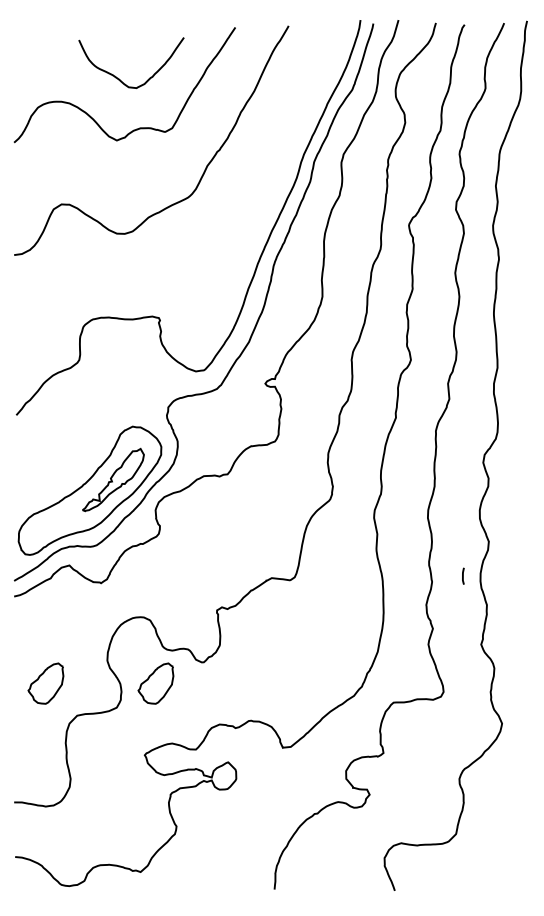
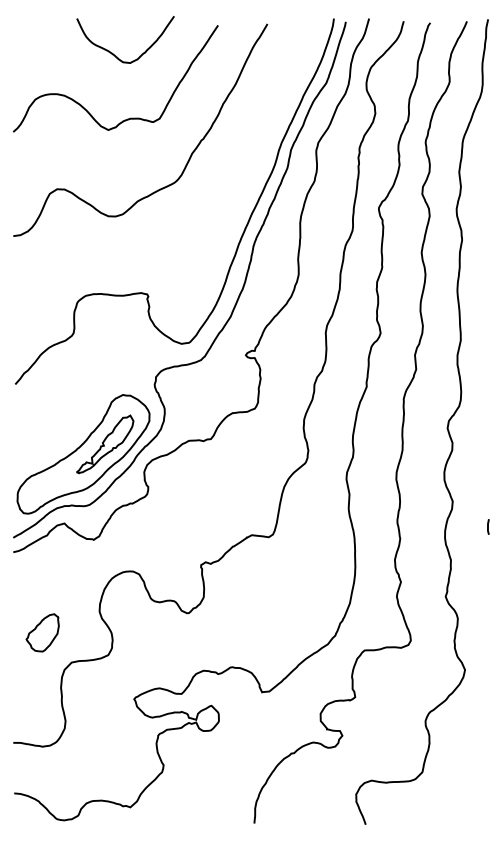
curve: (119, 78) -> (114, 54), moved
line: (463, 575) -> (488, 526), moved
part: (155, 683) -> (144, 632), removed

